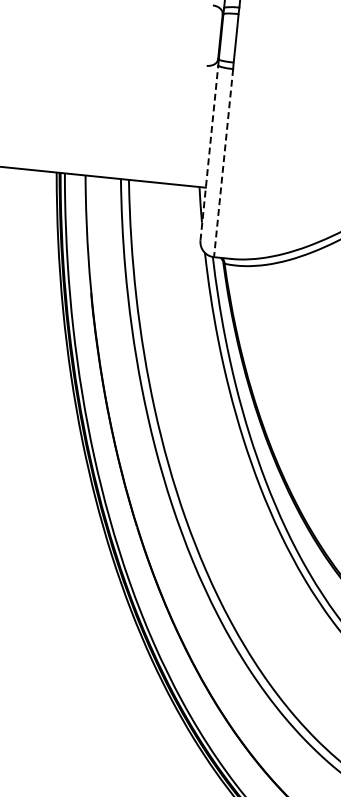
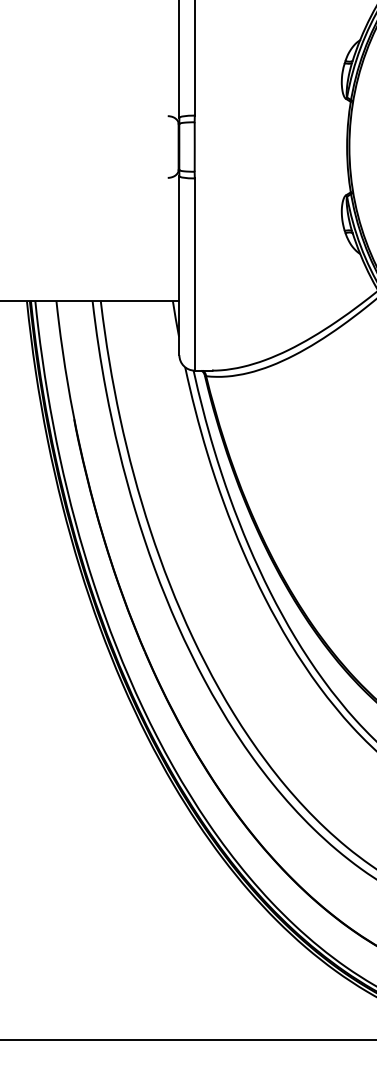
line: (209, 152) -> (179, 265), dashed -> solid
line: (223, 164) -> (194, 275), dashed -> solid

